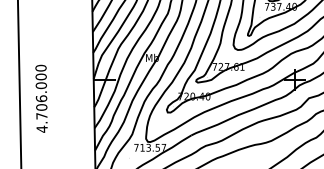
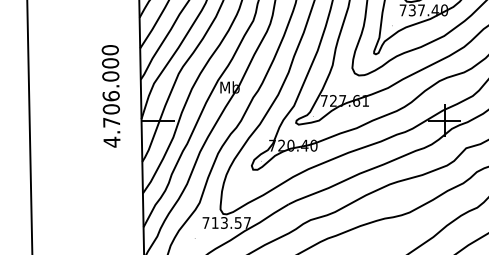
text: (41, 98) -> (111, 95), moved

